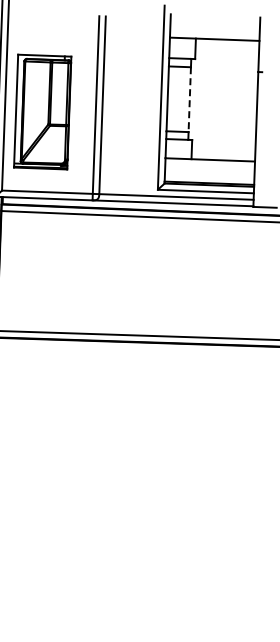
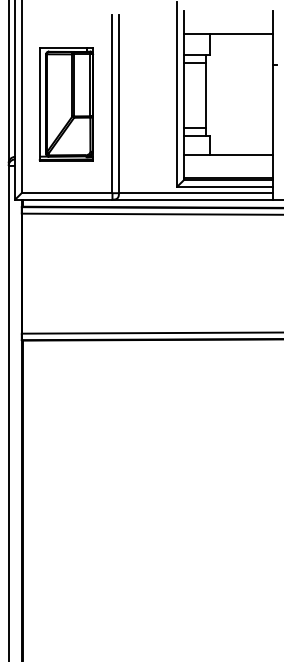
line: (189, 99) -> (205, 95), dashed -> solid
part: (42, 112) -> (66, 104), moved

